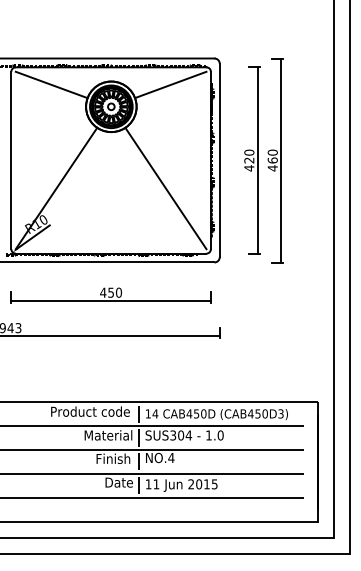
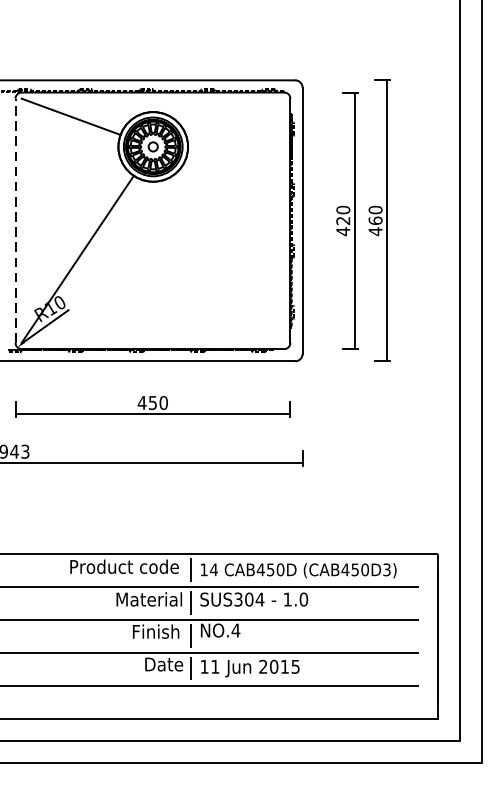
line: (170, 84) -> (234, 116), removed
line: (11, 160) -> (15, 220), solid -> dashed
line: (165, 188) -> (227, 259), removed

